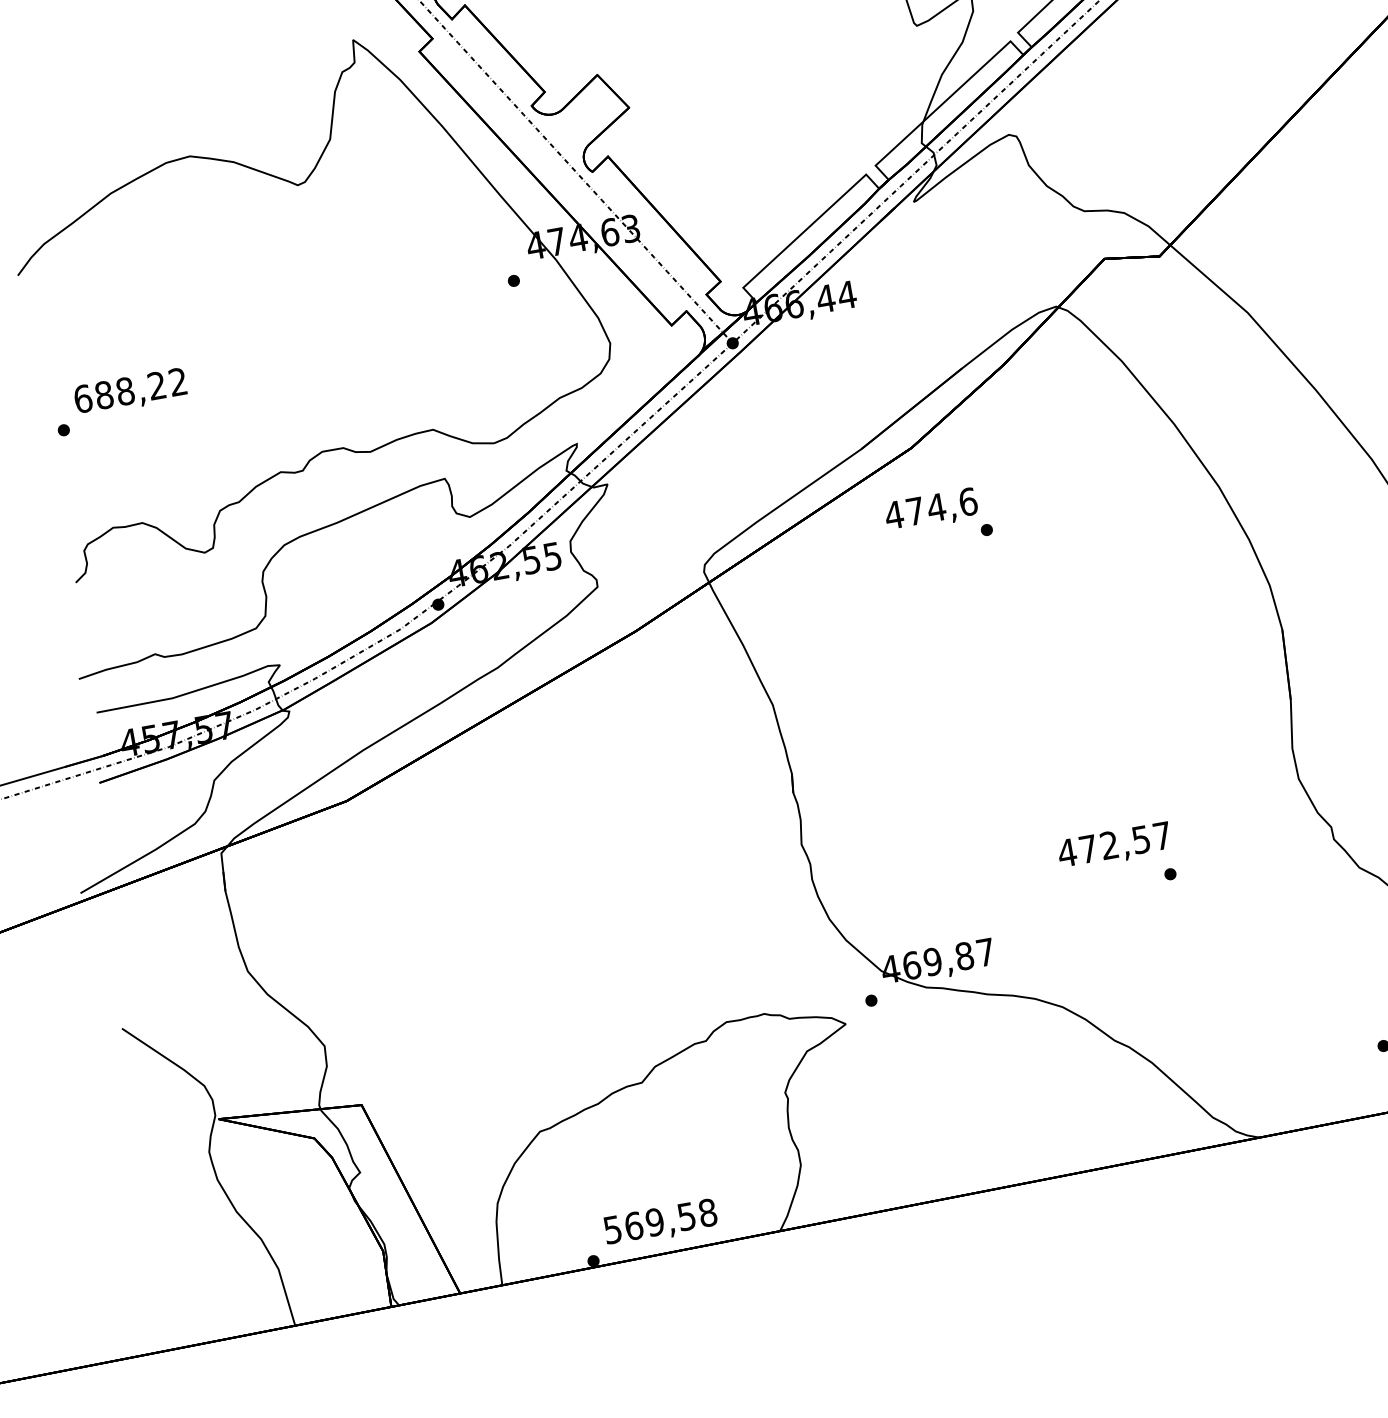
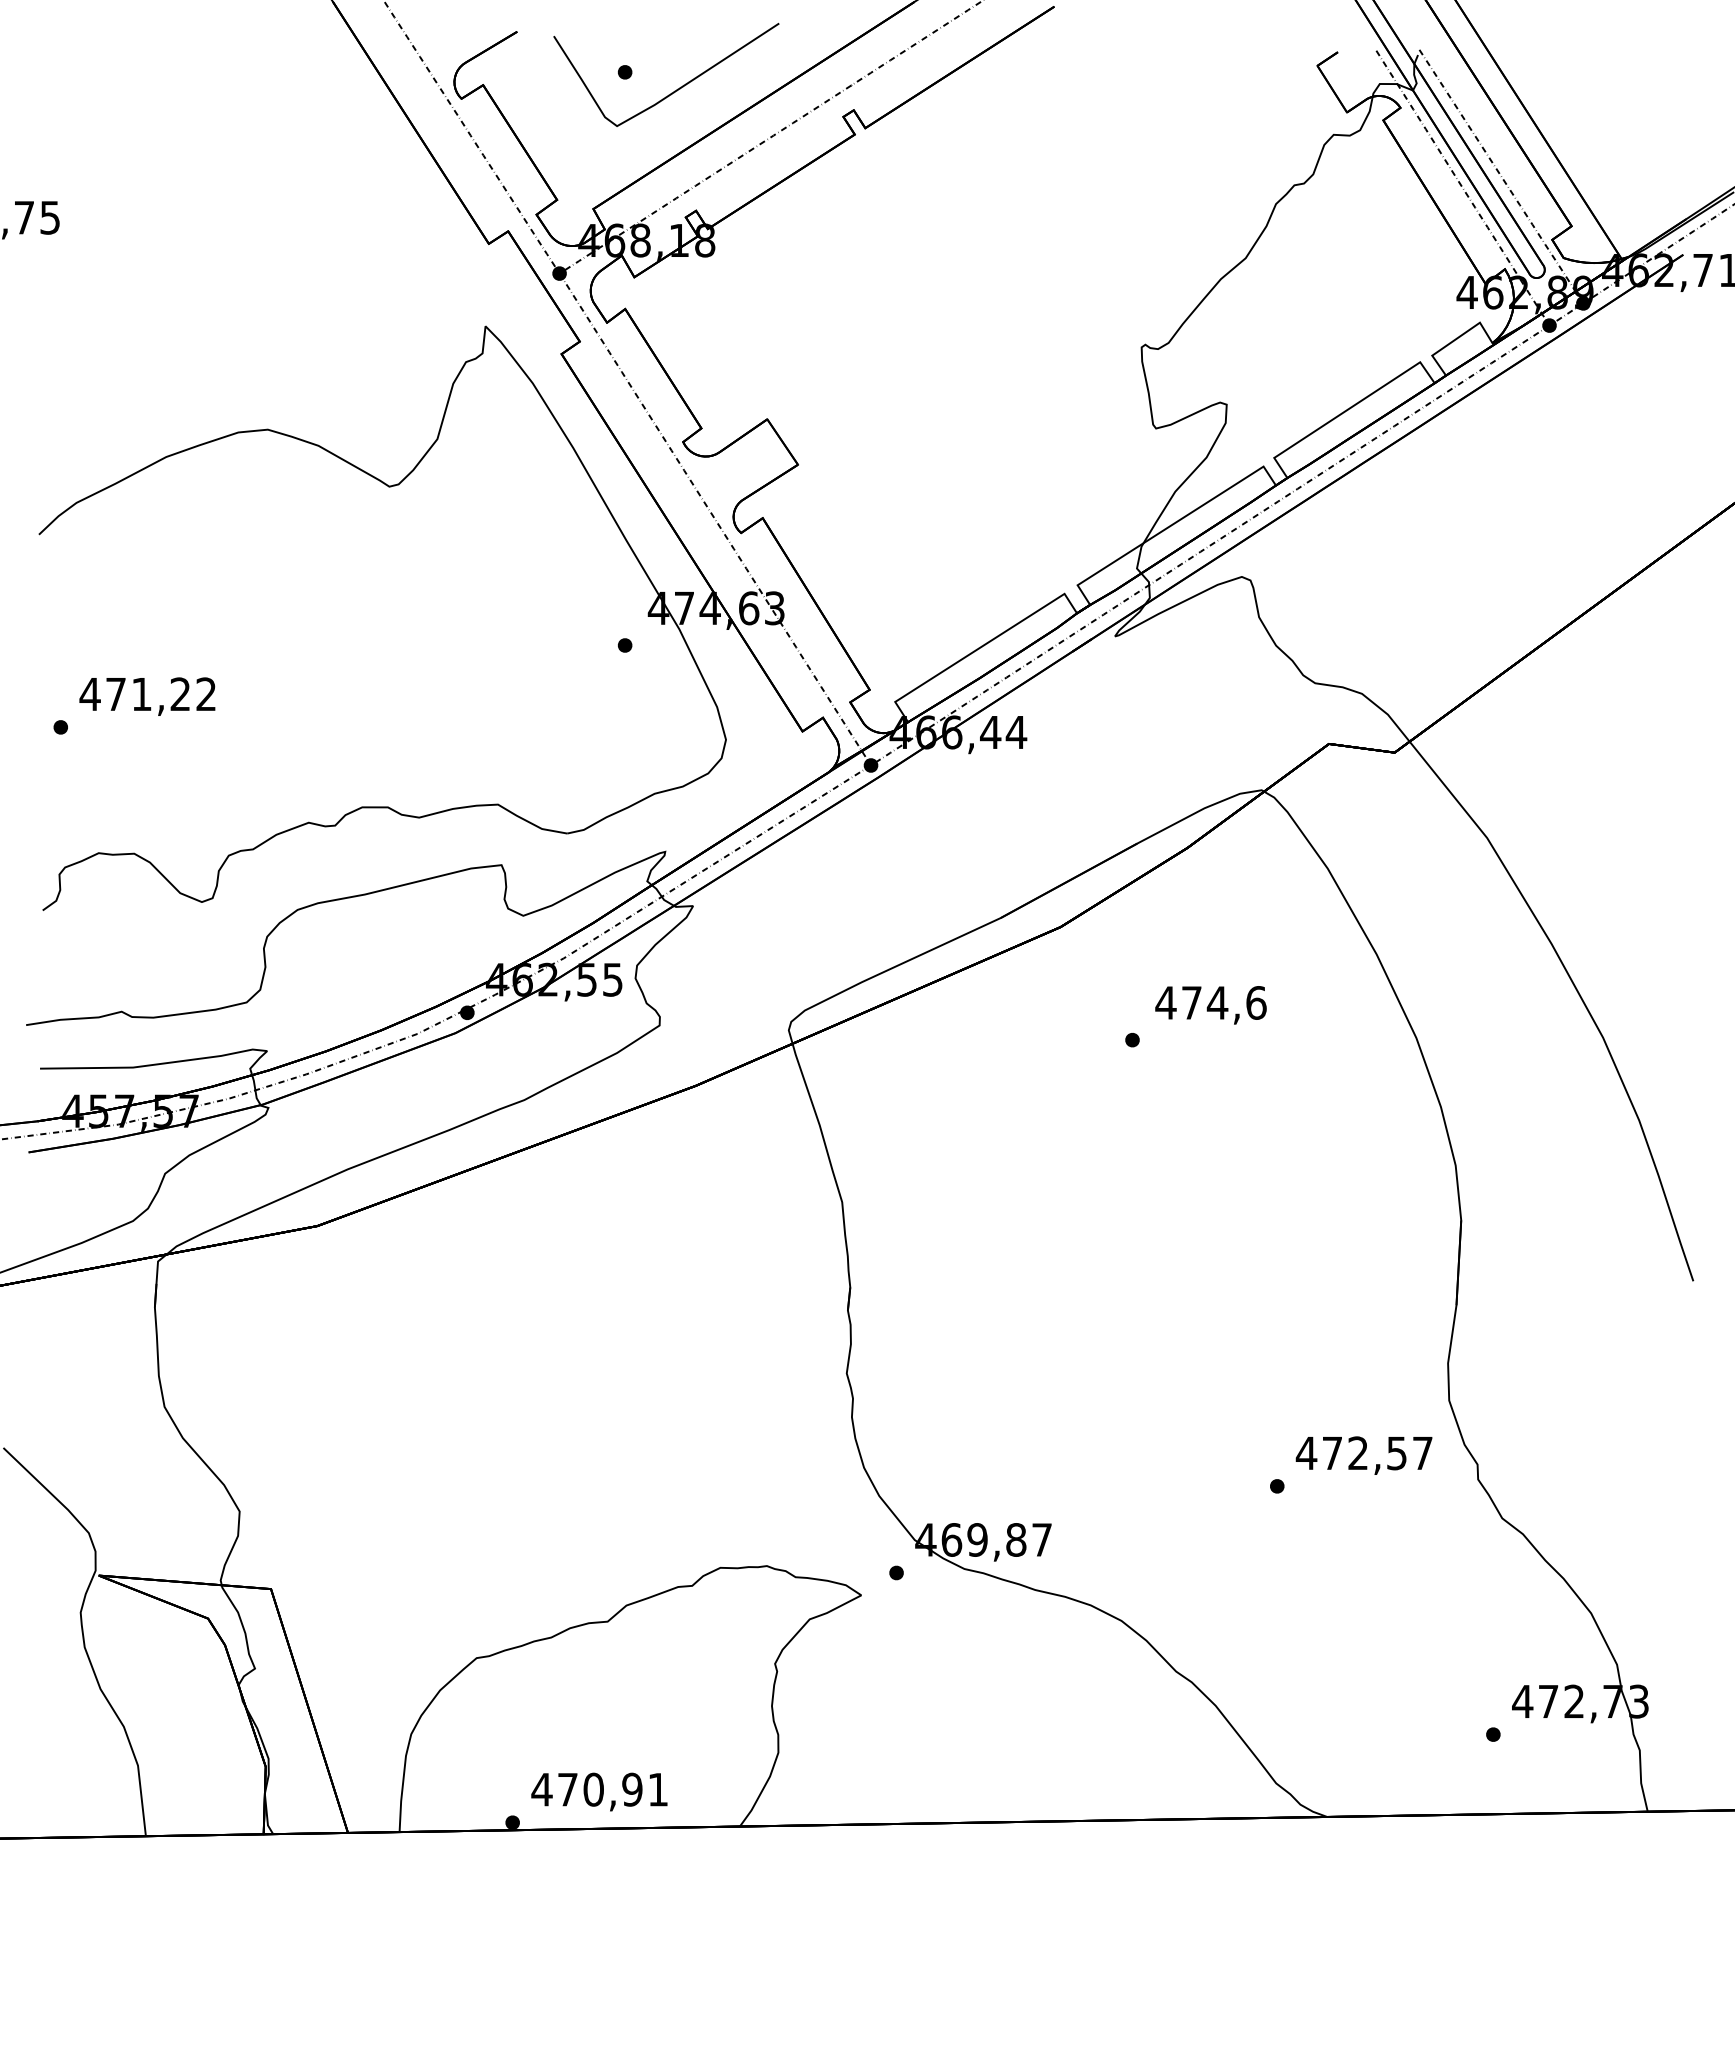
text: (103, 395) -> (115, 694), 688,22 -> 471,22
text: (931, 510) -> (1210, 1005), moved
text: (1114, 846) -> (1363, 1455), moved
text: (659, 1221) -> (599, 1789), 569,58 -> 470,91

